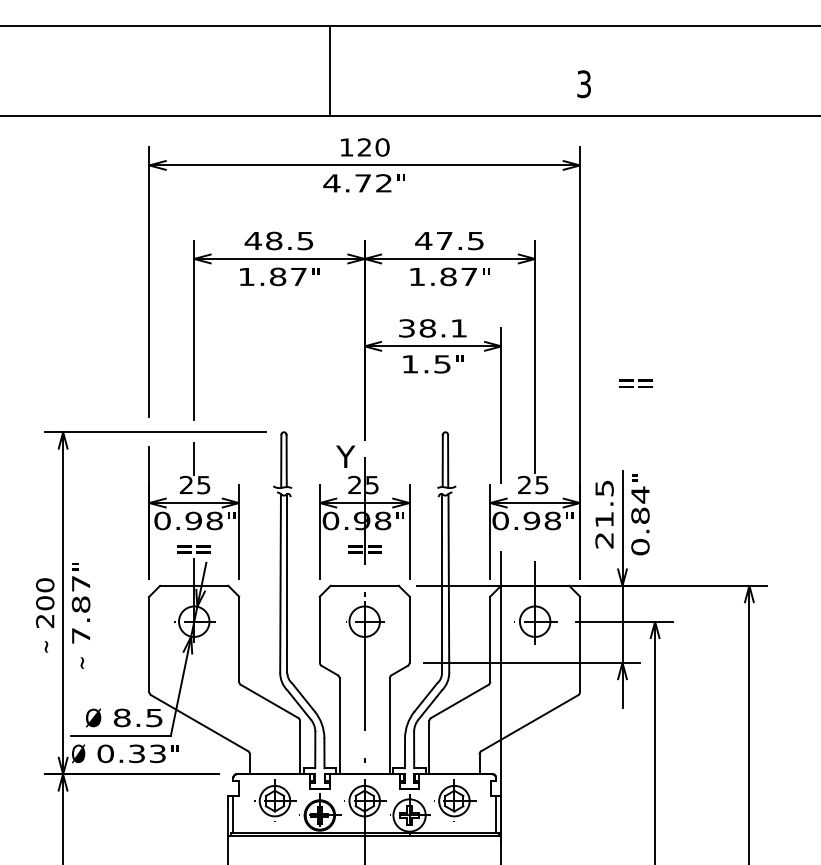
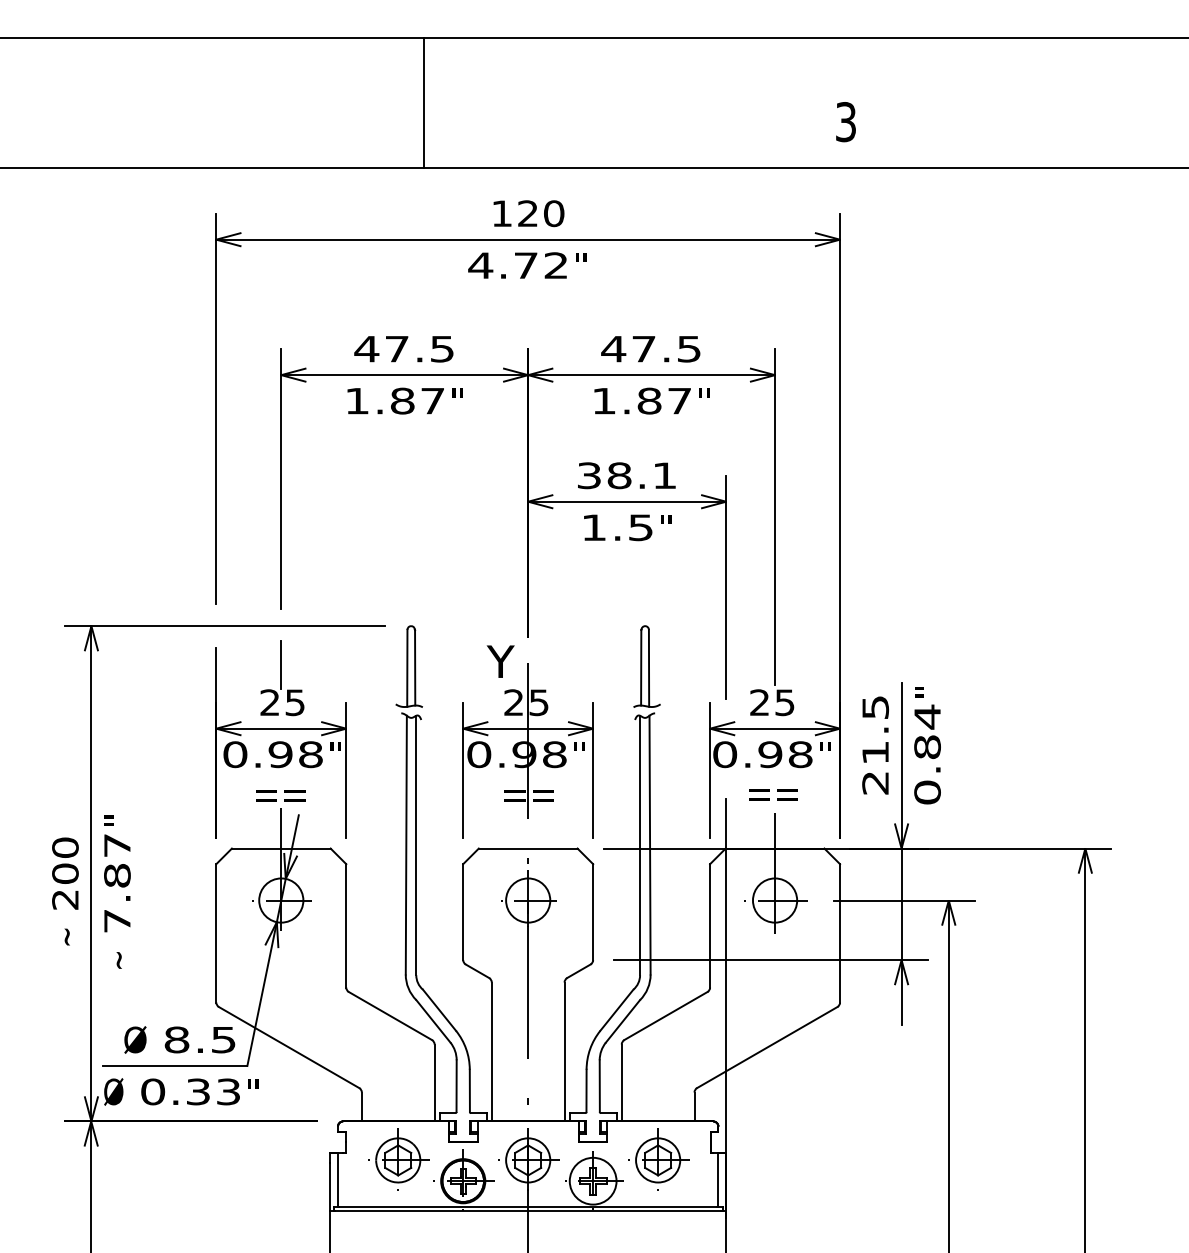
line: (329, 70) -> (423, 102), moved
text: (274, 240) -> (397, 348), 48.5 -> 47.5
text: (635, 383) -> (772, 794), moved

